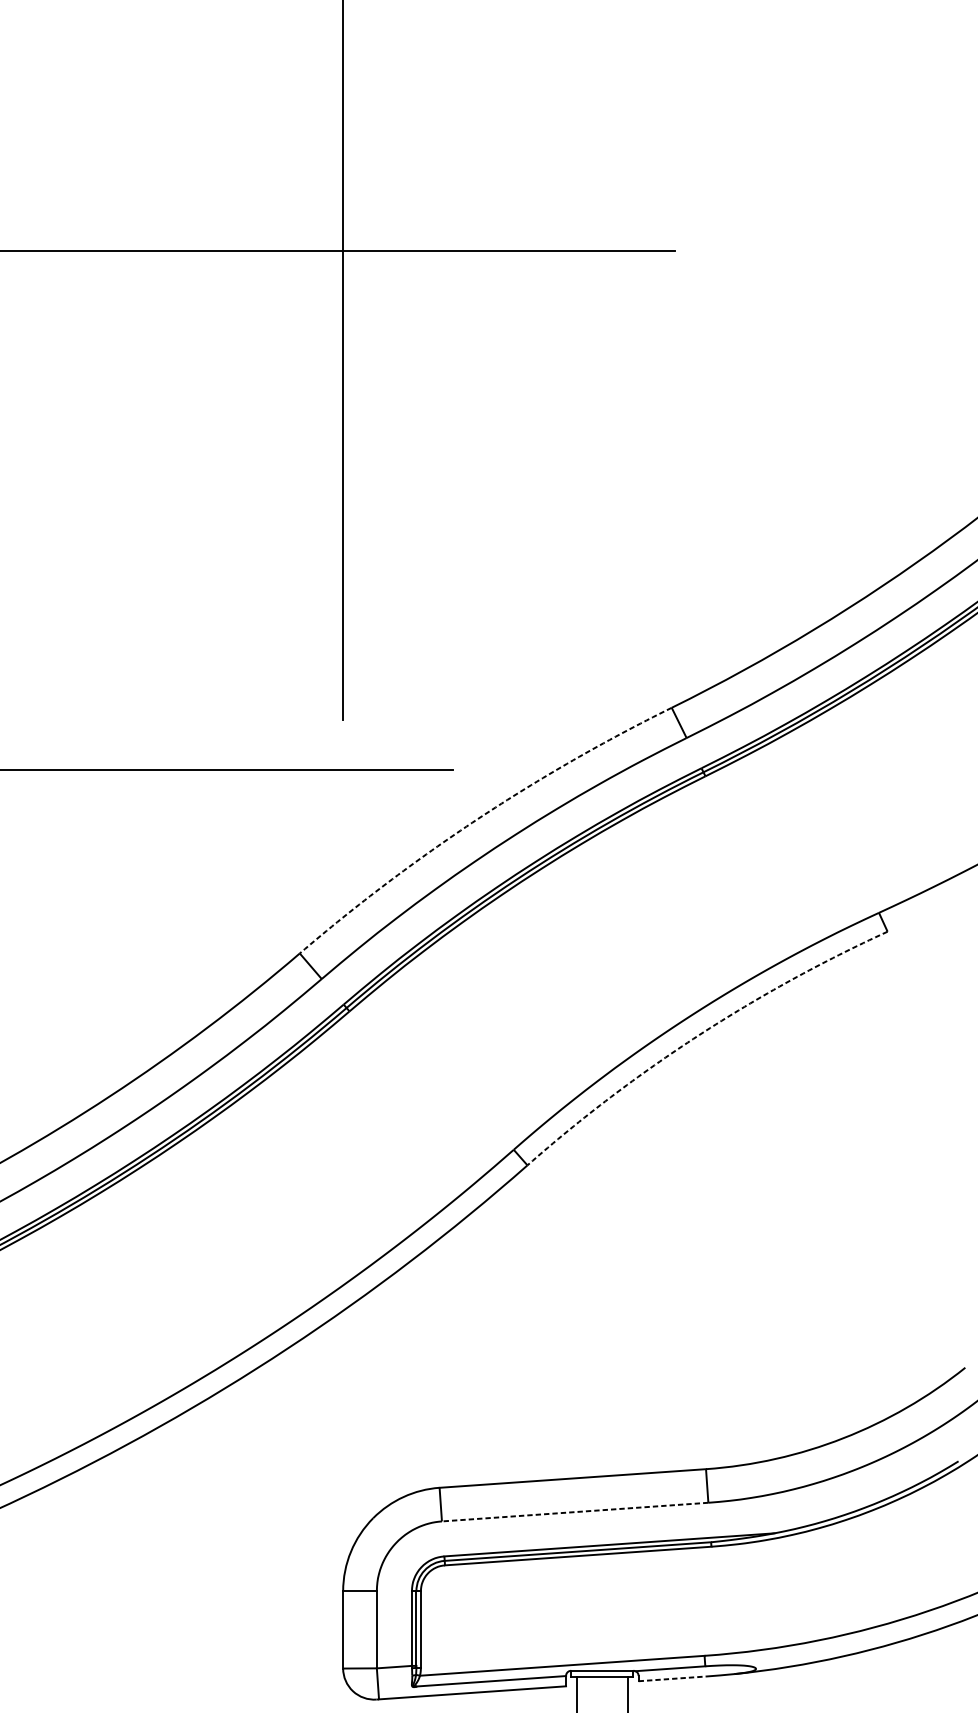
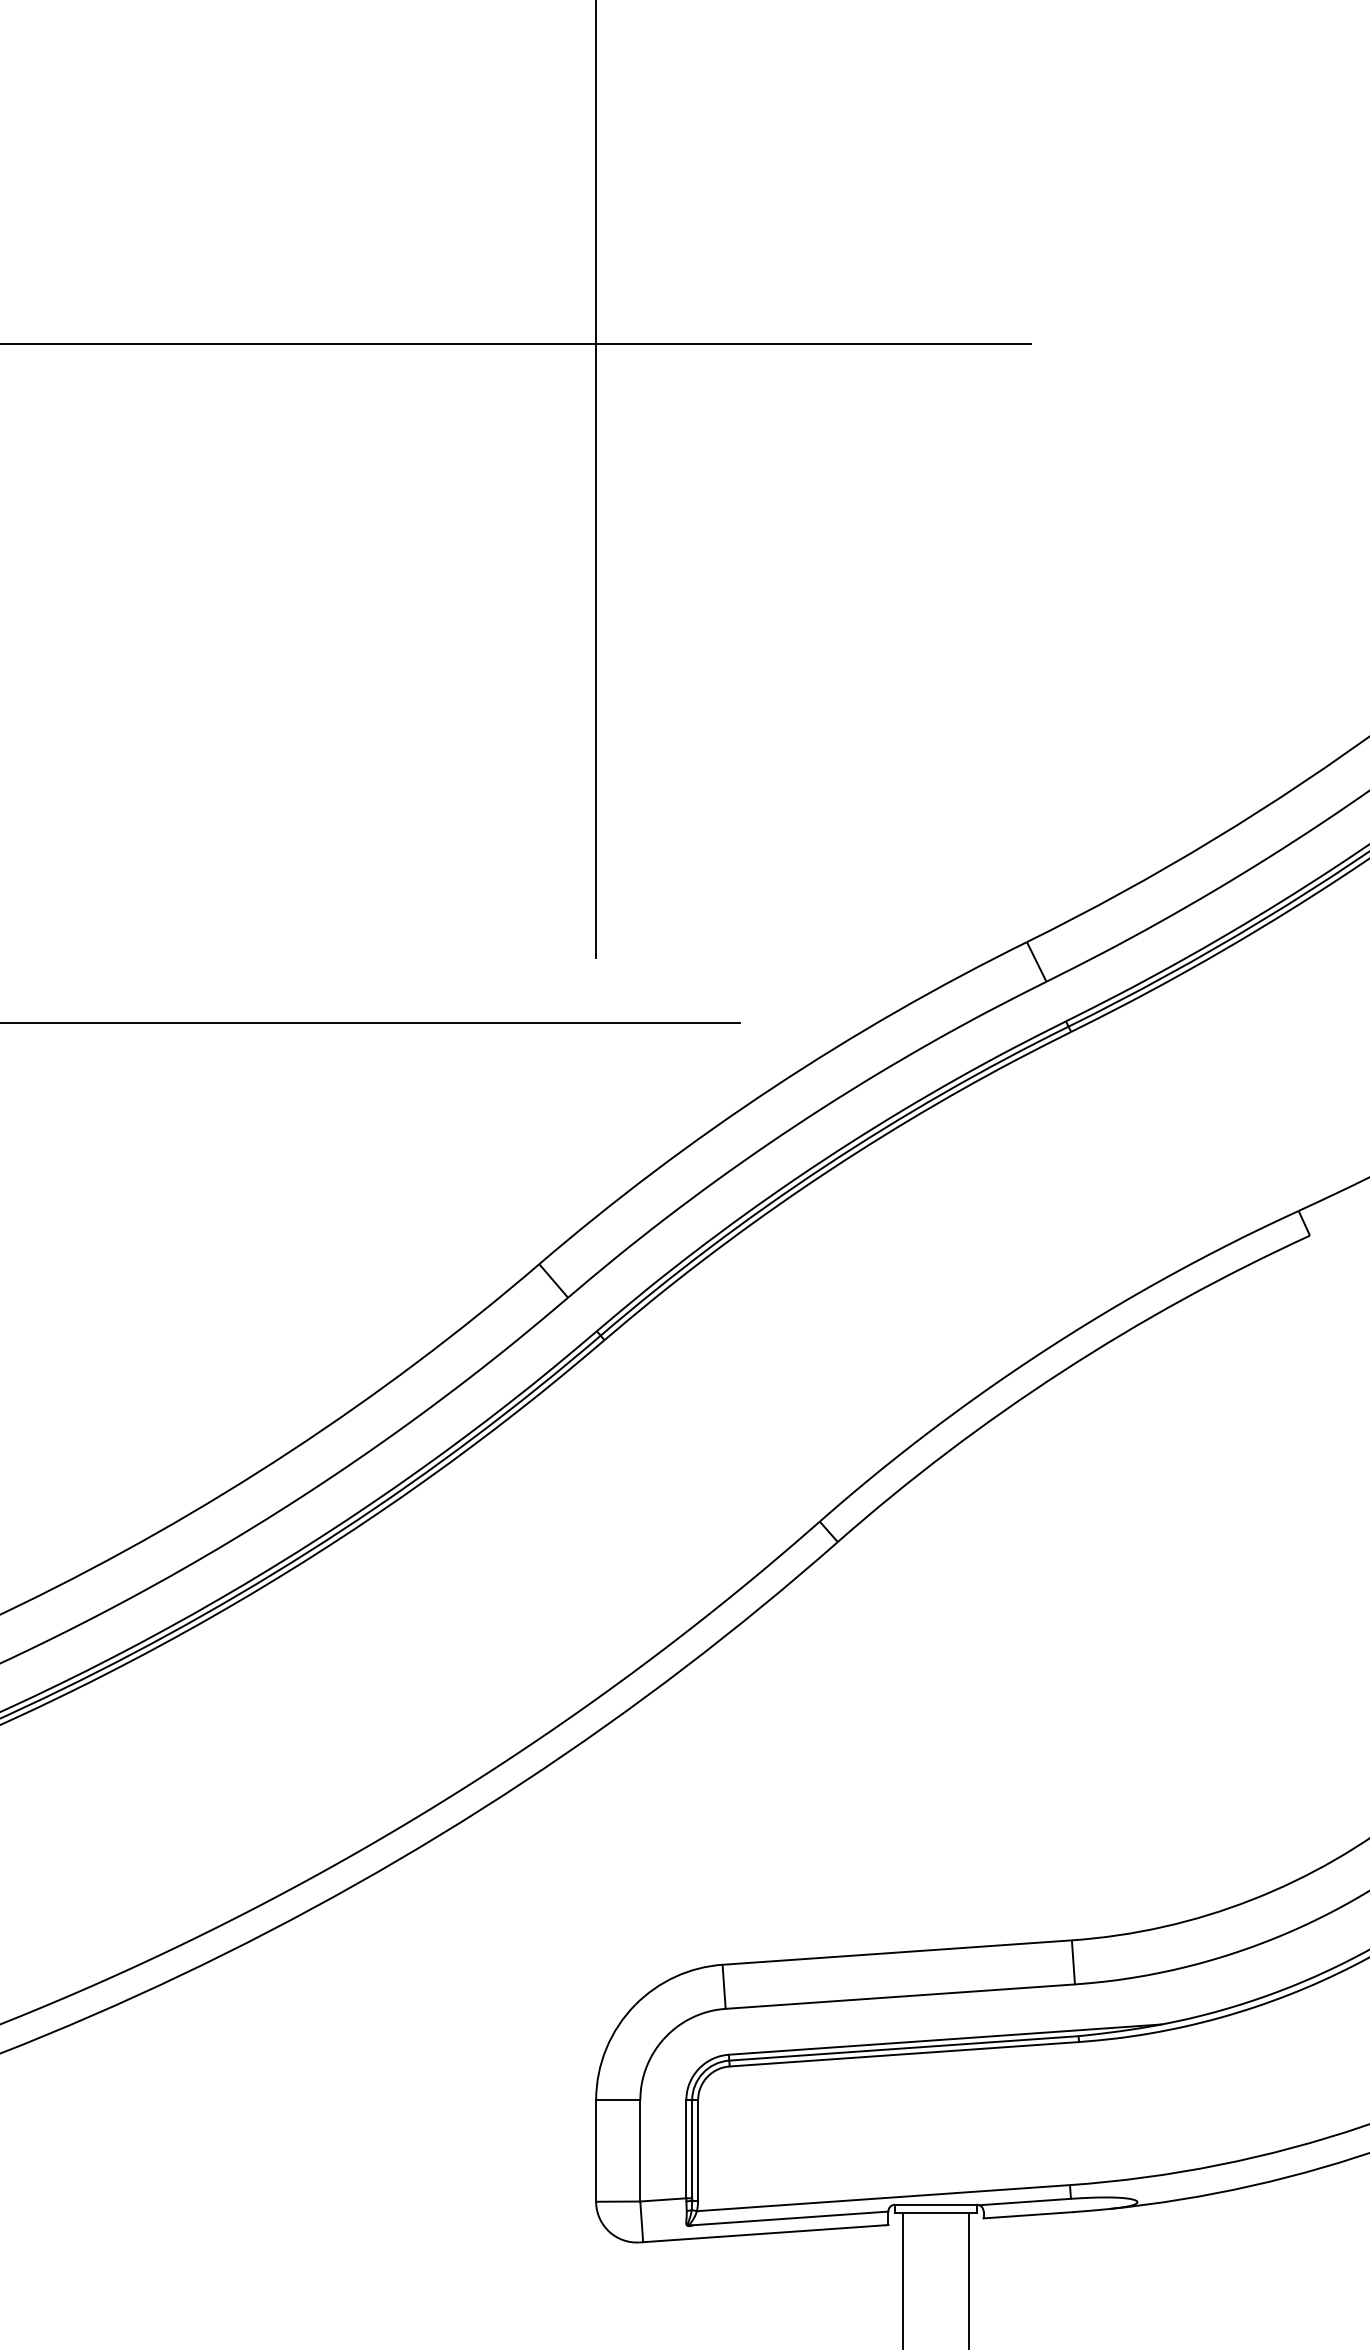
arc: (477, 818) -> (772, 1087), dashed -> solid
arc: (698, 1035) -> (1062, 1371), dashed -> solid
line: (574, 1511) -> (899, 1996), dashed -> solid
line: (672, 1679) -> (1028, 2215), dashed -> solid

